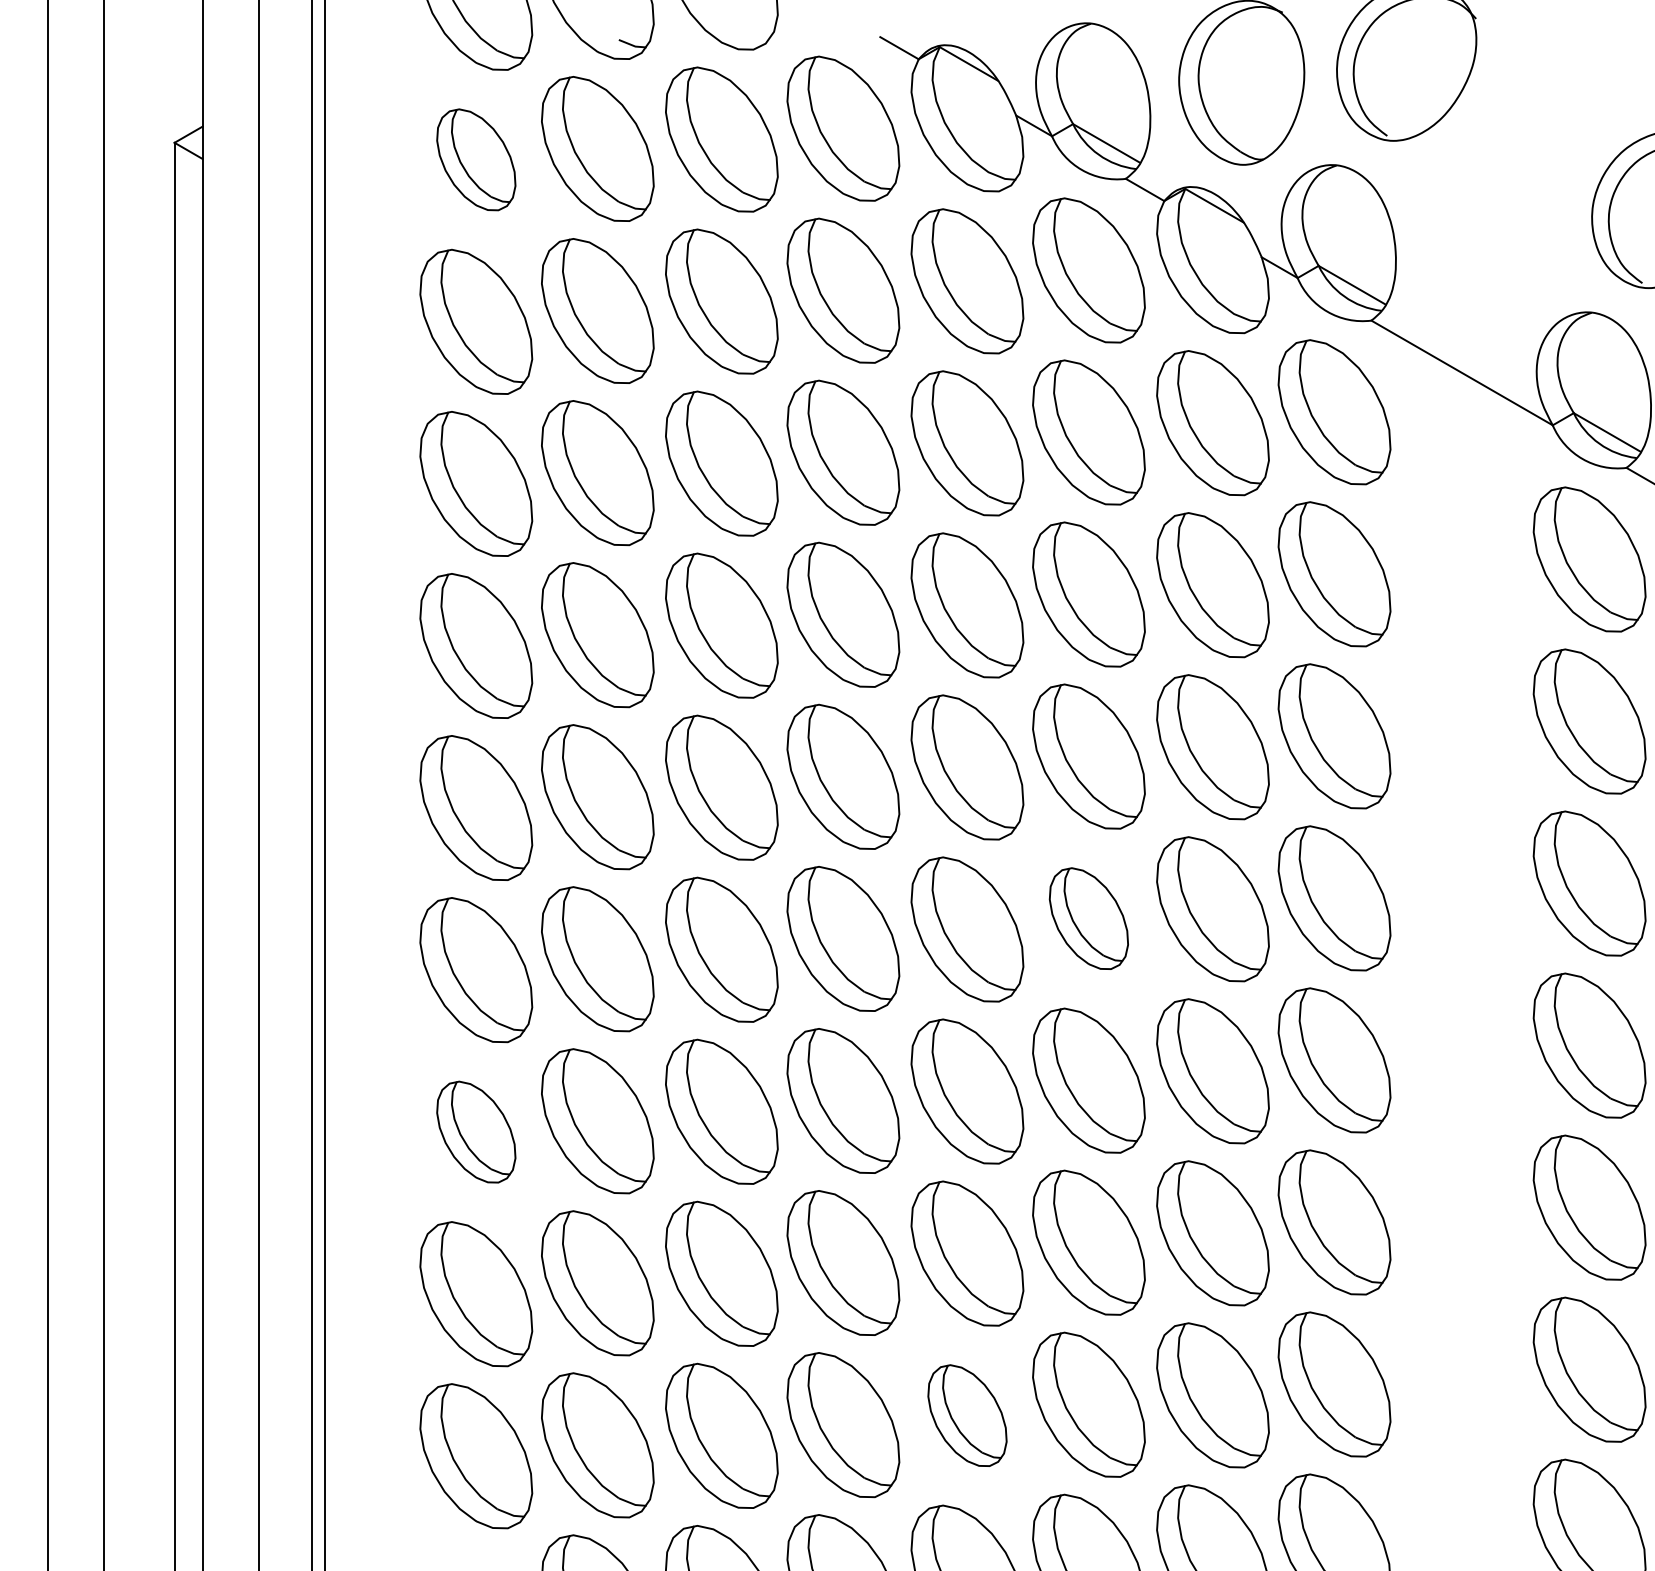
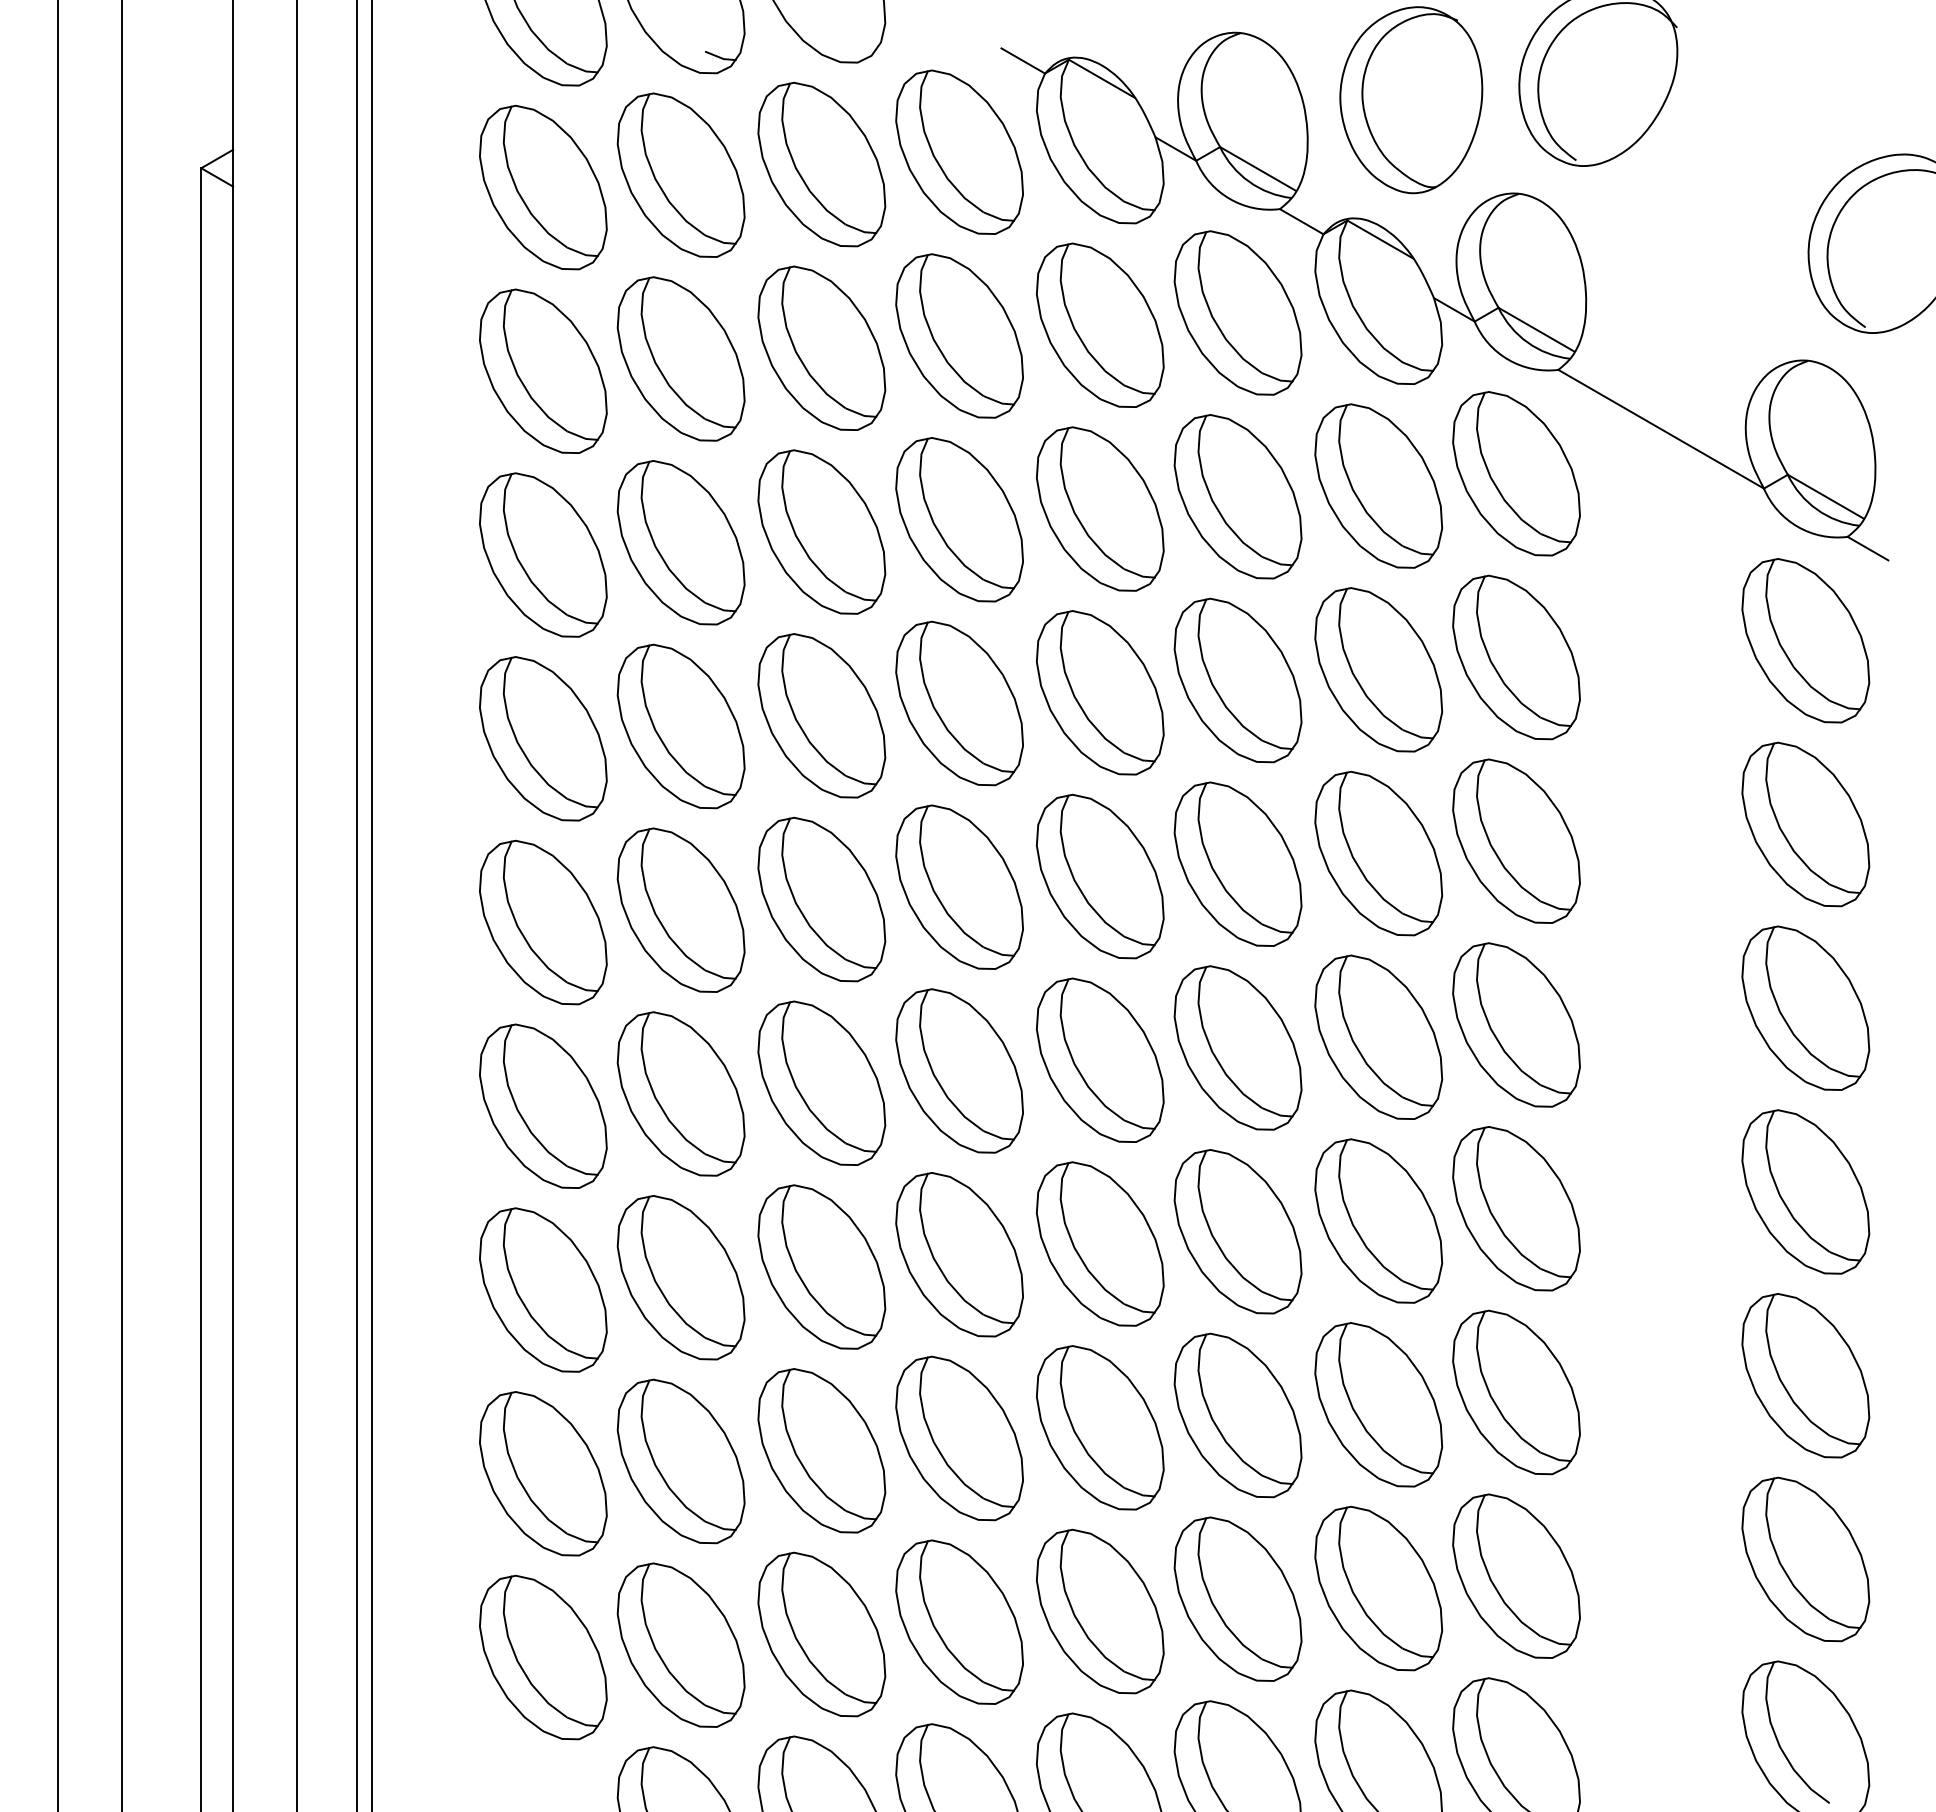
part: (476, 159) -> (543, 187), size x1.43
part: (1088, 918) -> (1237, 1047), size x1.43
part: (476, 1131) -> (543, 1289), size x1.43
part: (967, 1415) -> (1100, 1611), size x1.43

